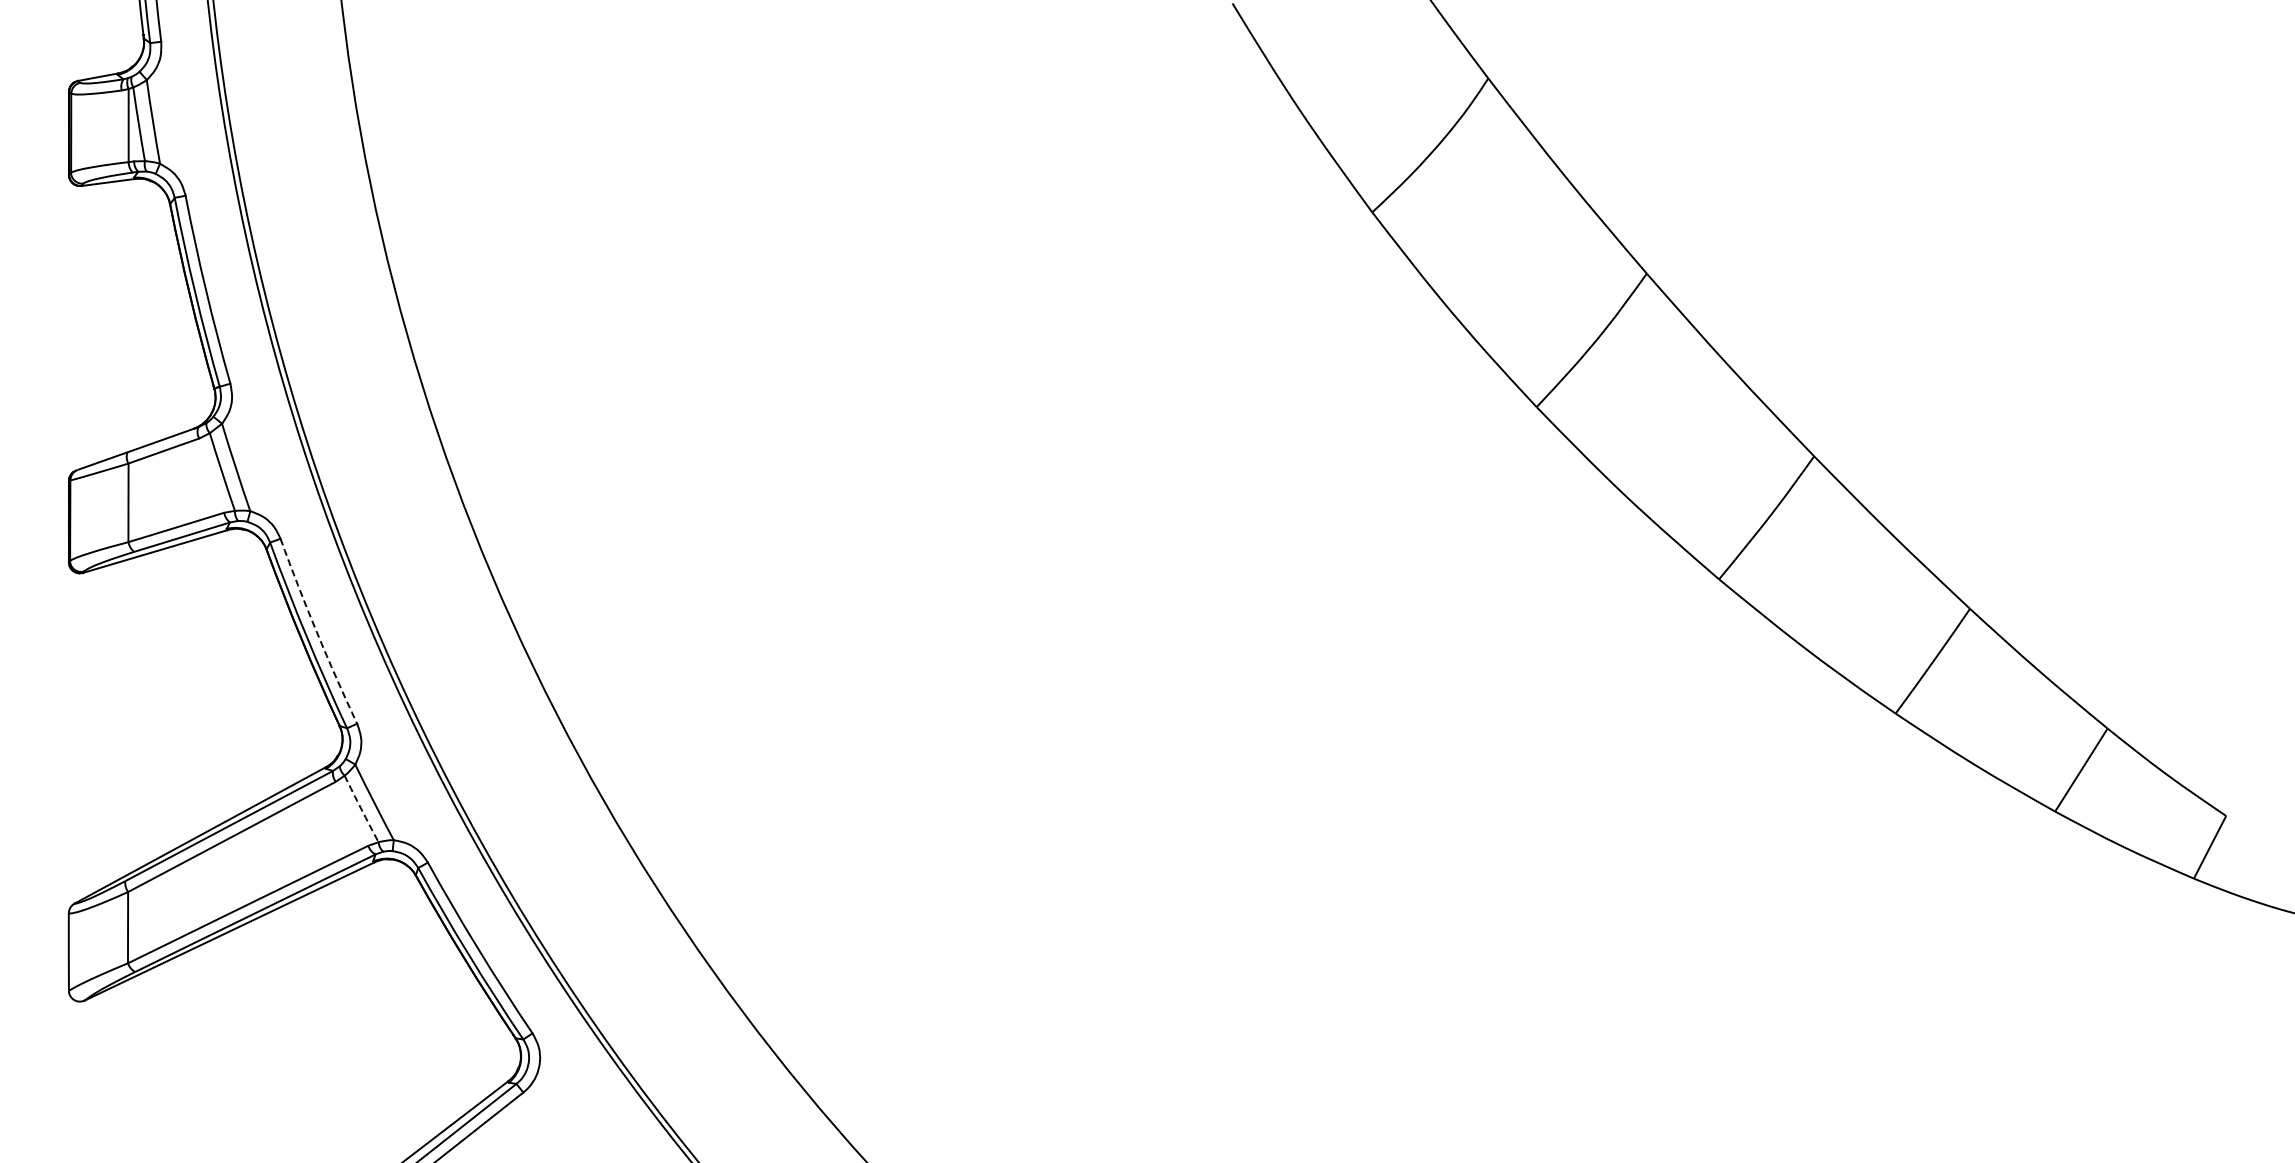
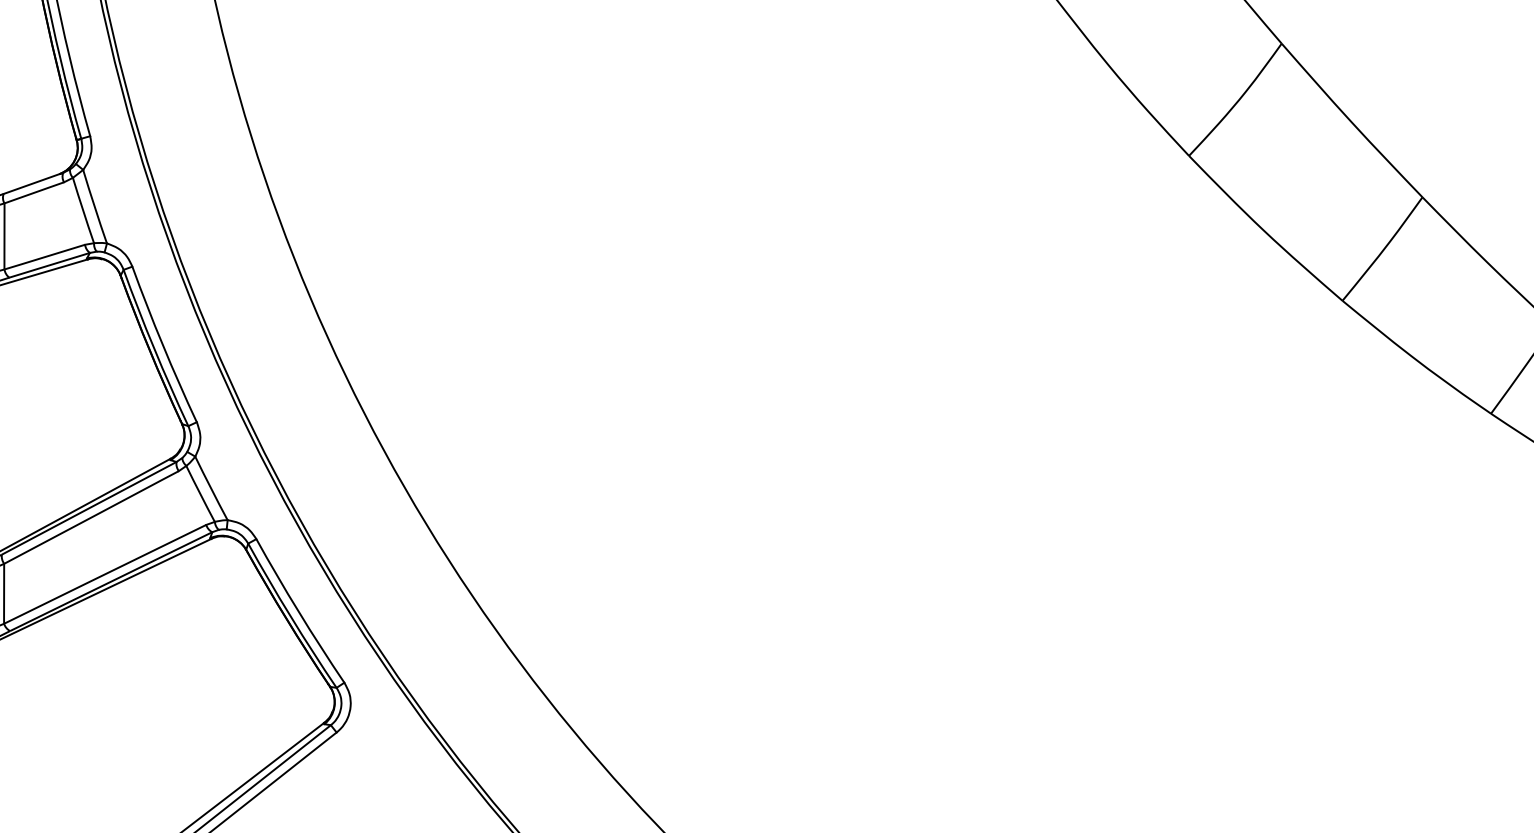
arc: (316, 632) -> (162, 345), dashed -> solid
arc: (361, 809) -> (200, 494), dashed -> solid

